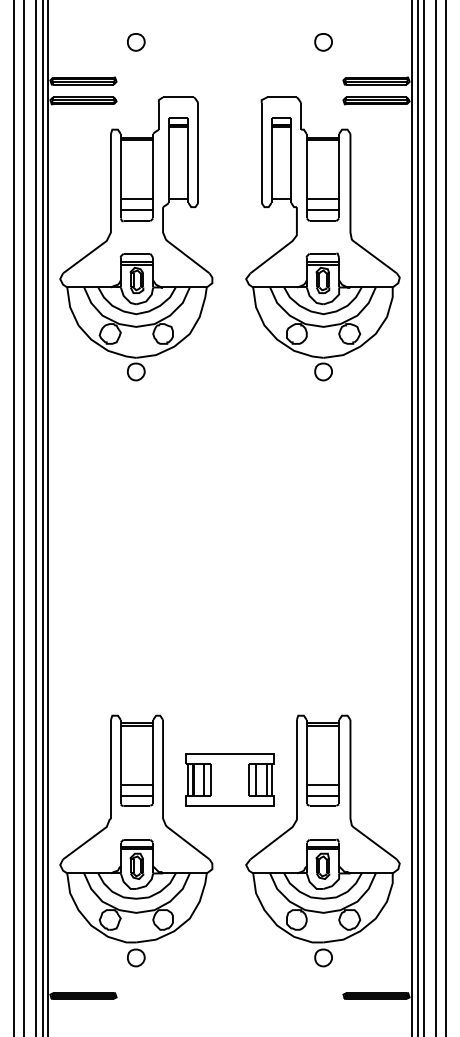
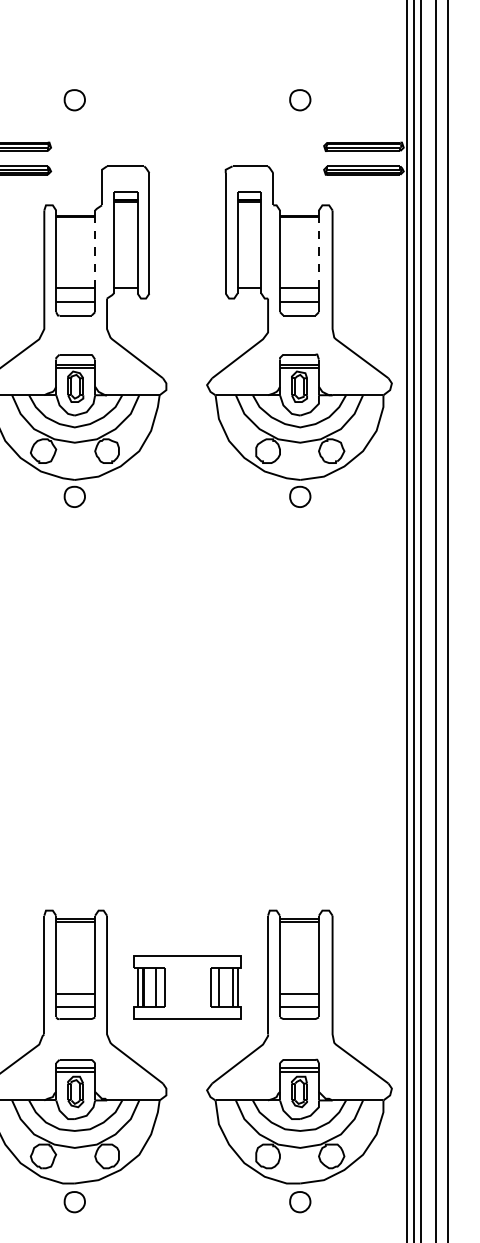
line: (153, 169) -> (95, 253), solid -> dashed
line: (339, 169) -> (319, 253), solid -> dashed

